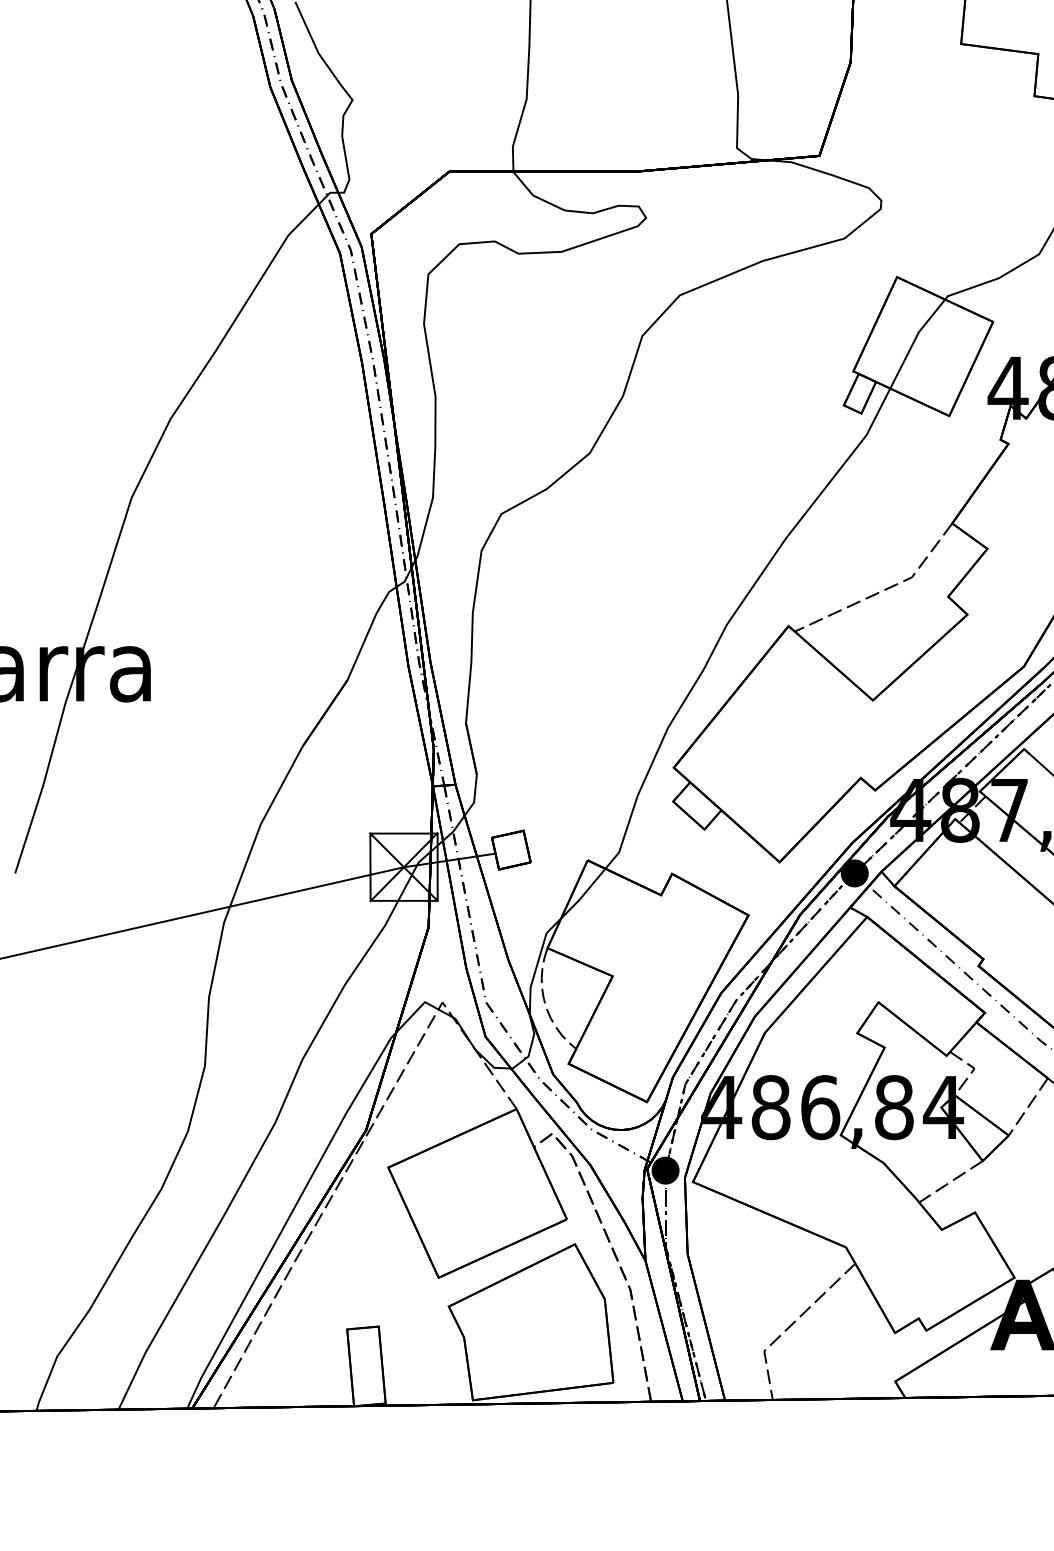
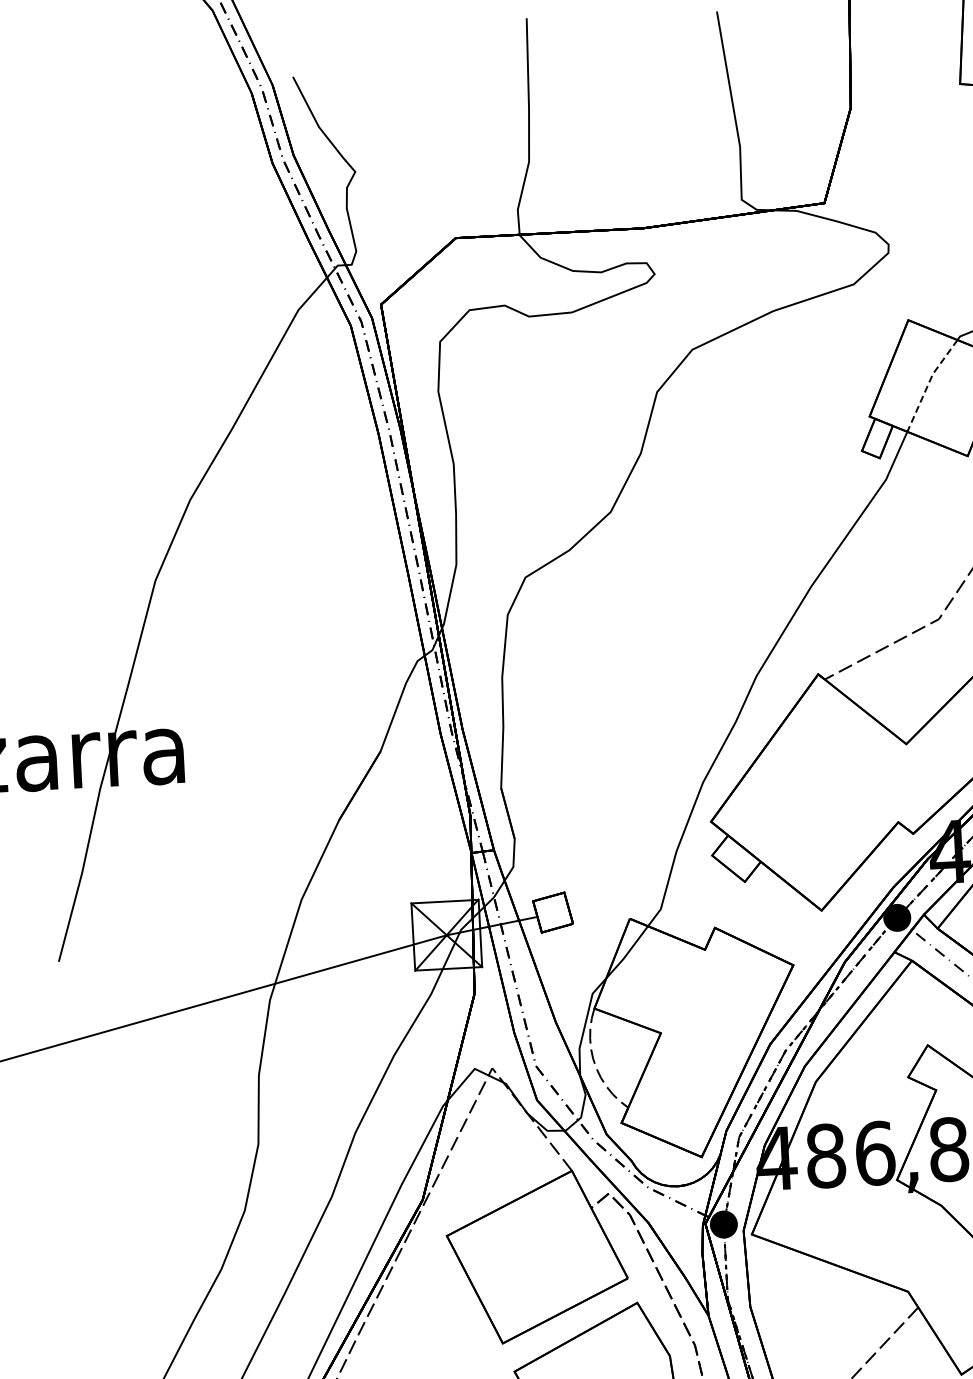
line: (914, 341) -> (929, 383), solid -> dashed

